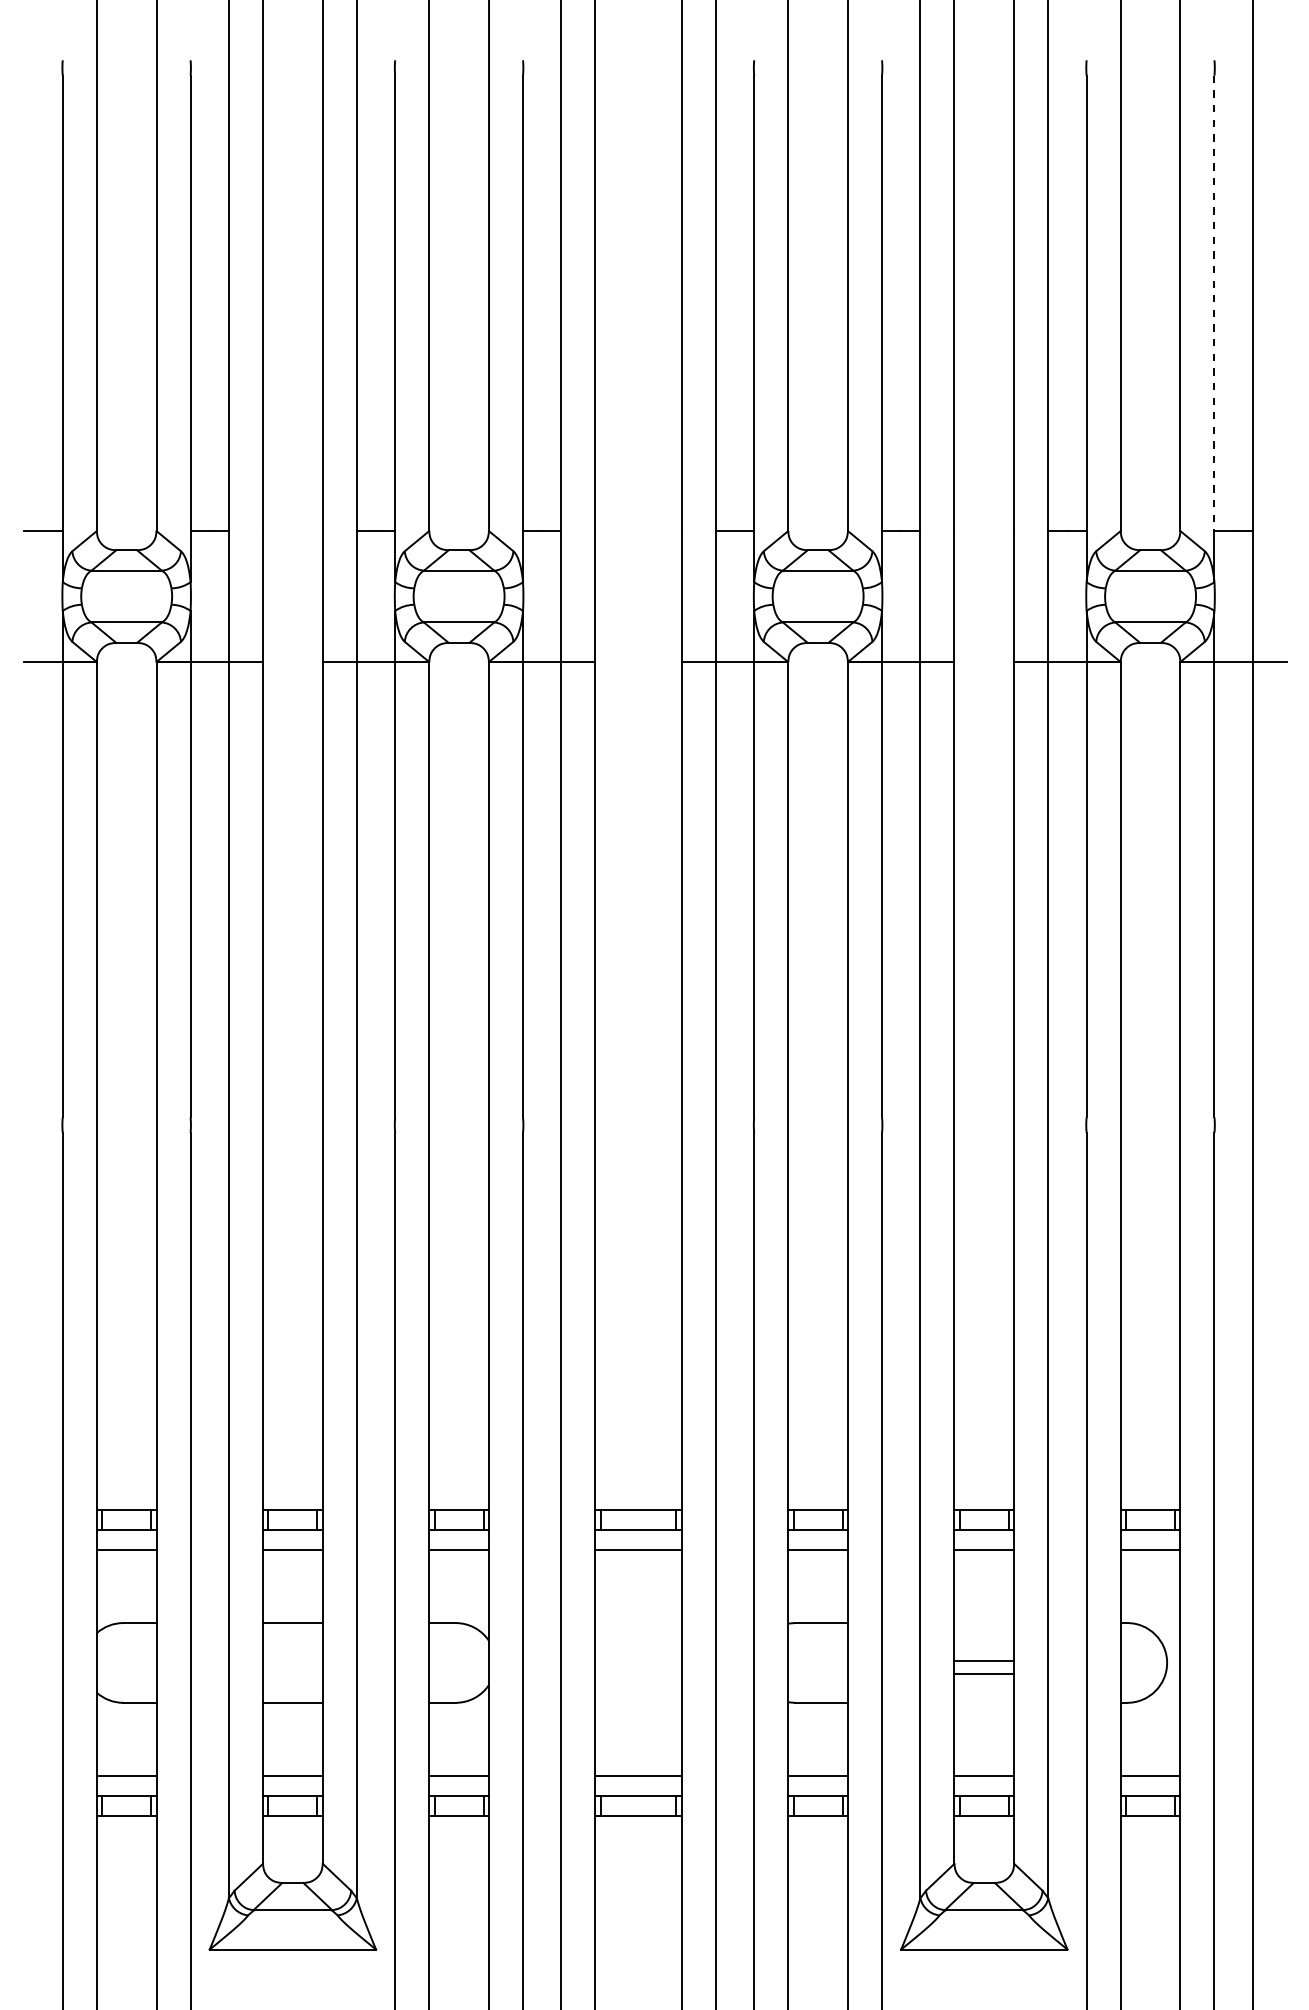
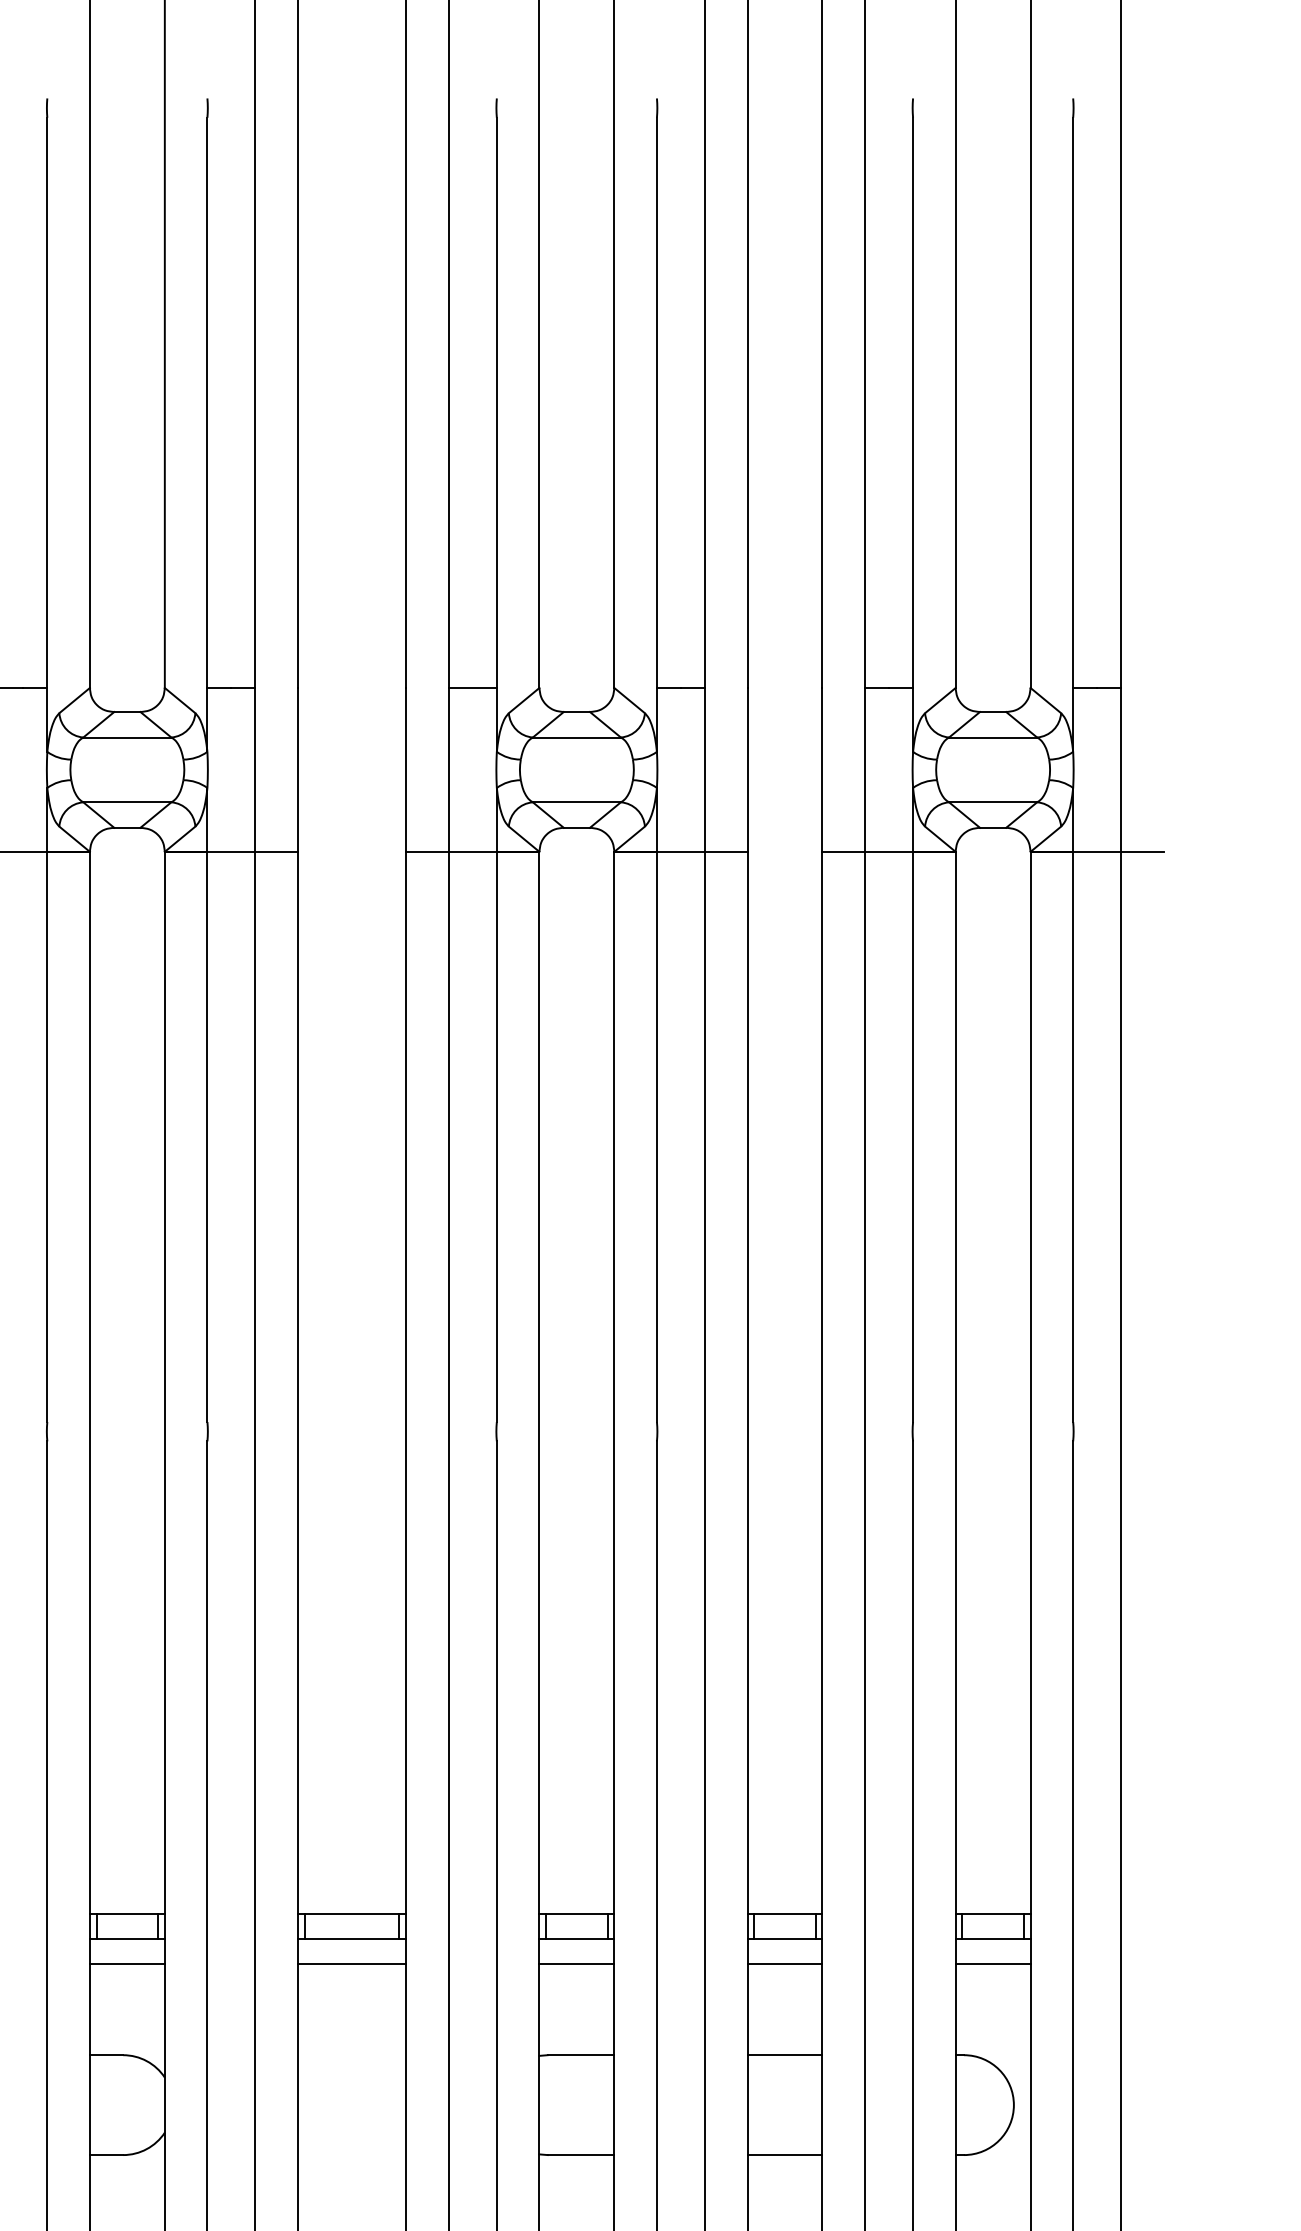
line: (1214, 303) -> (1073, 402), dashed -> solid
line: (984, 1660) -> (785, 2154), moved
line: (984, 1674) -> (785, 2055), moved

